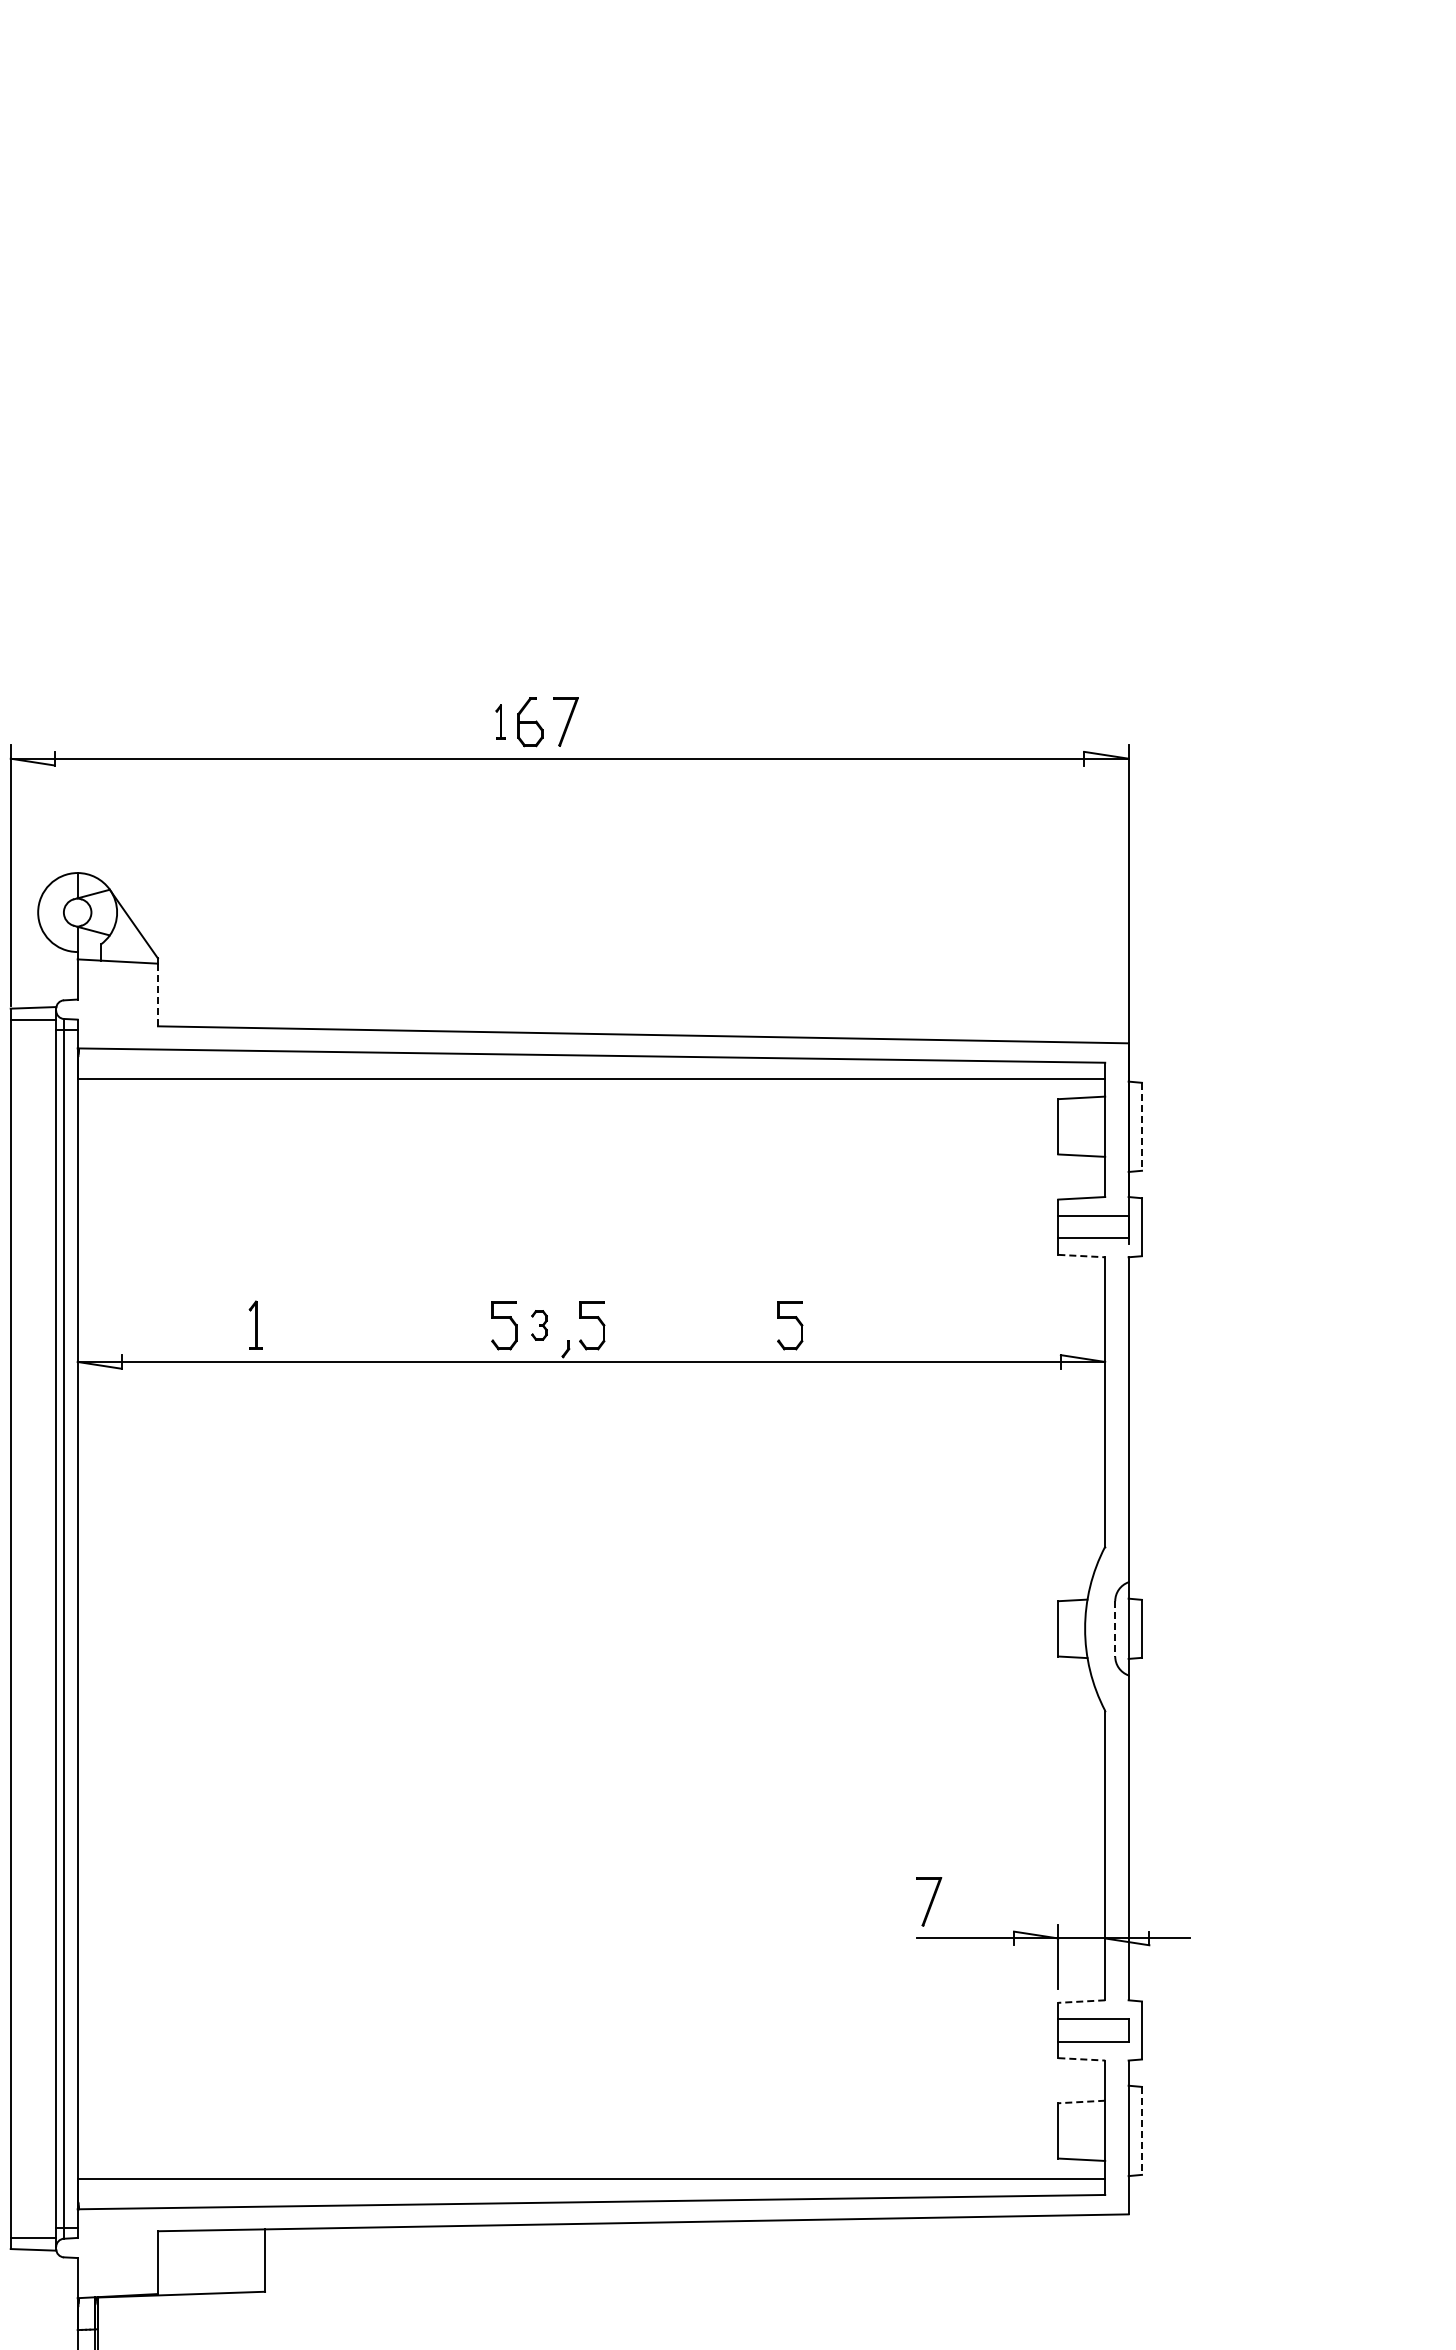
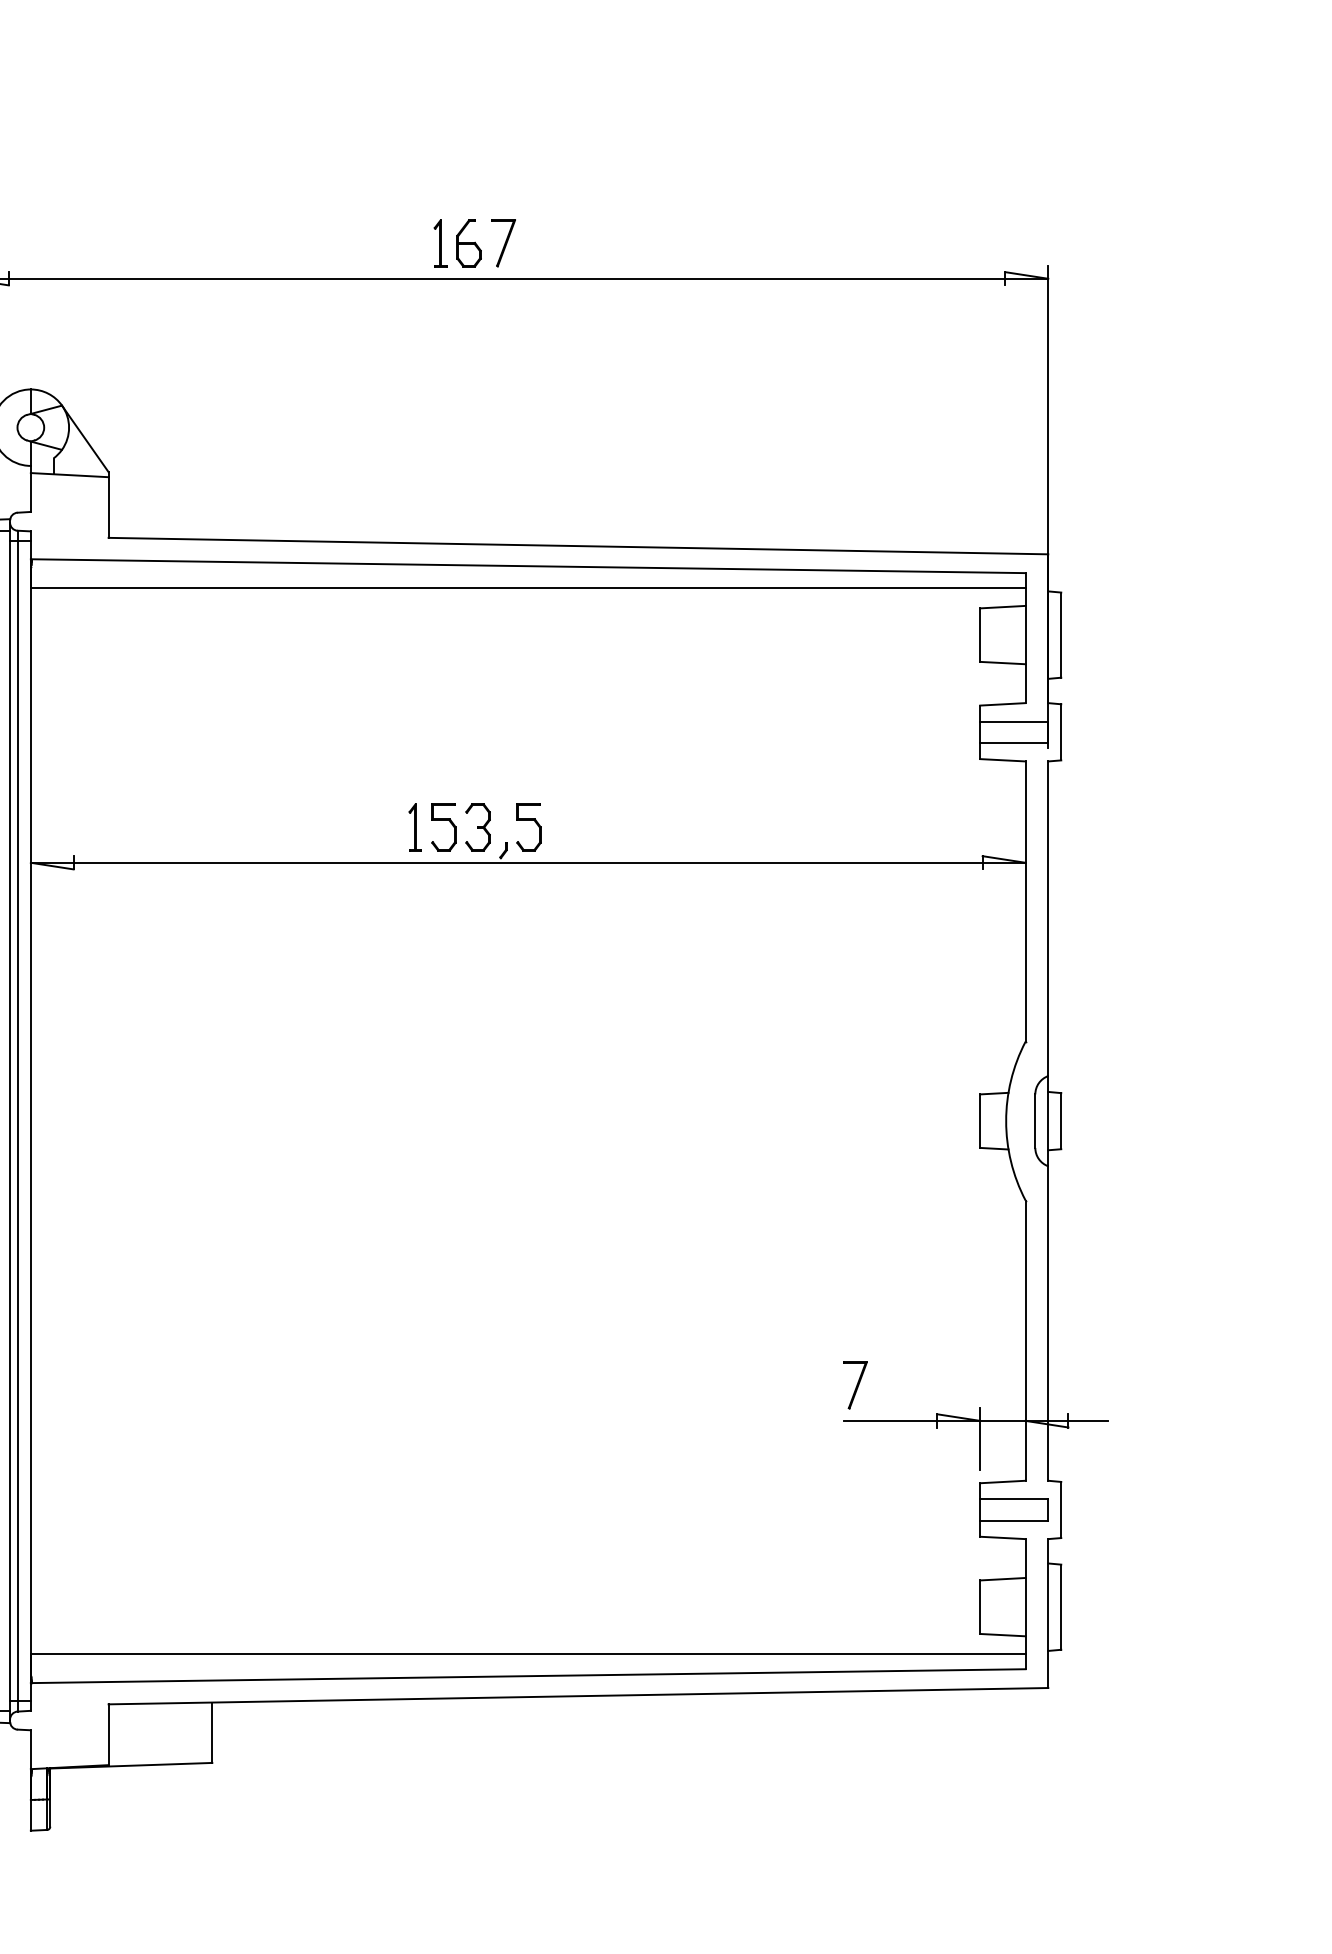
part: (500, 721) -> (440, 242), size x1.43
line: (157, 995) -> (108, 508), dashed -> solid
line: (1142, 1126) -> (1061, 634), dashed -> solid
line: (1082, 1256) -> (1003, 760), dashed -> solid
part: (790, 1318) -> (720, 820), removed
part: (255, 1324) -> (415, 826), moved
part: (539, 1325) -> (477, 827), size x1.67
line: (1115, 1628) -> (1035, 1120), dashed -> solid
line: (1081, 2001) -> (1002, 1481), dashed -> solid
line: (1082, 2059) -> (1003, 1538), dashed -> solid
line: (1081, 2102) -> (1002, 1579), dashed -> solid
line: (1142, 2130) -> (1061, 1606), dashed -> solid

